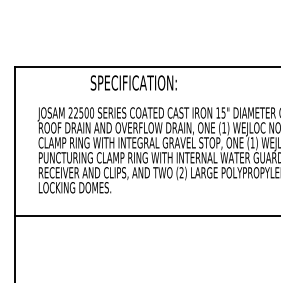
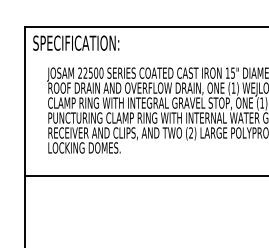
text: (133, 82) -> (75, 42), moved

